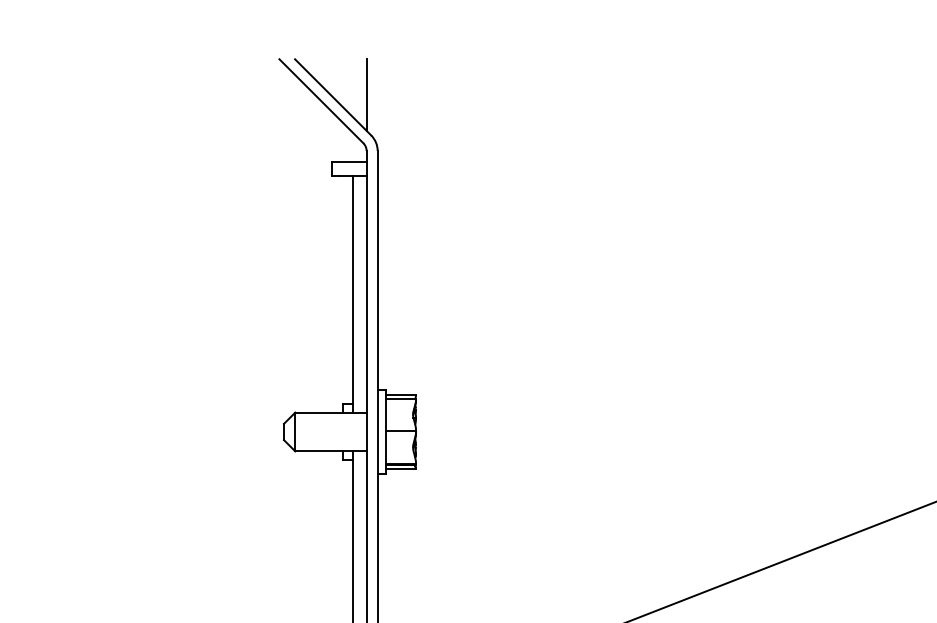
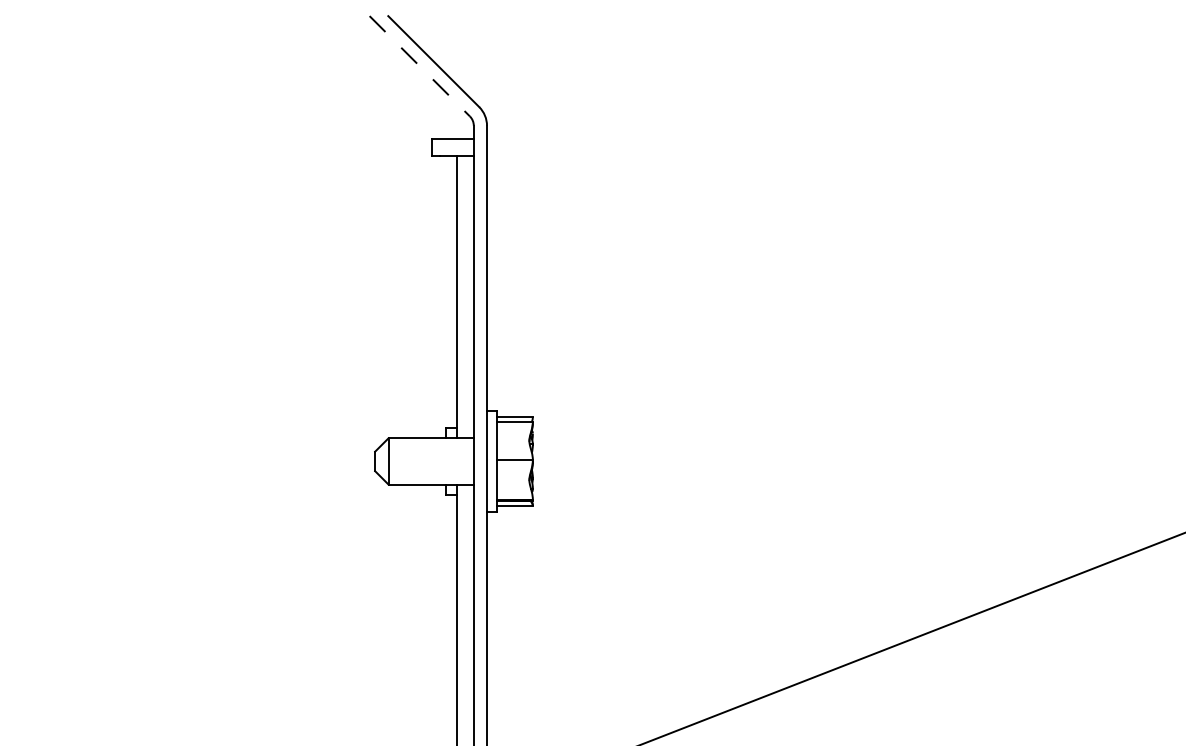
line: (366, 94) -> (473, 58), removed
line: (321, 101) -> (419, 66), solid -> dashed

